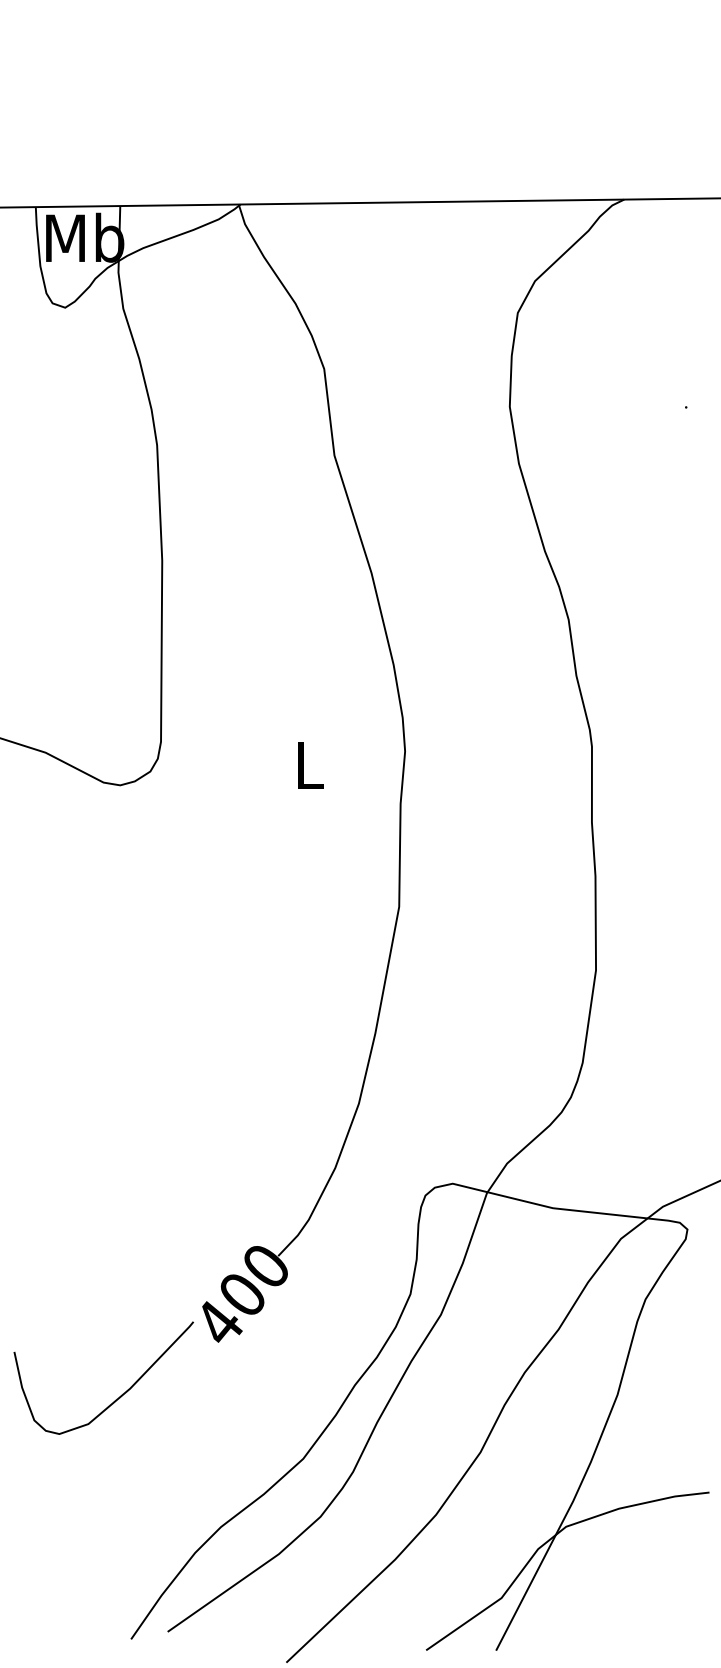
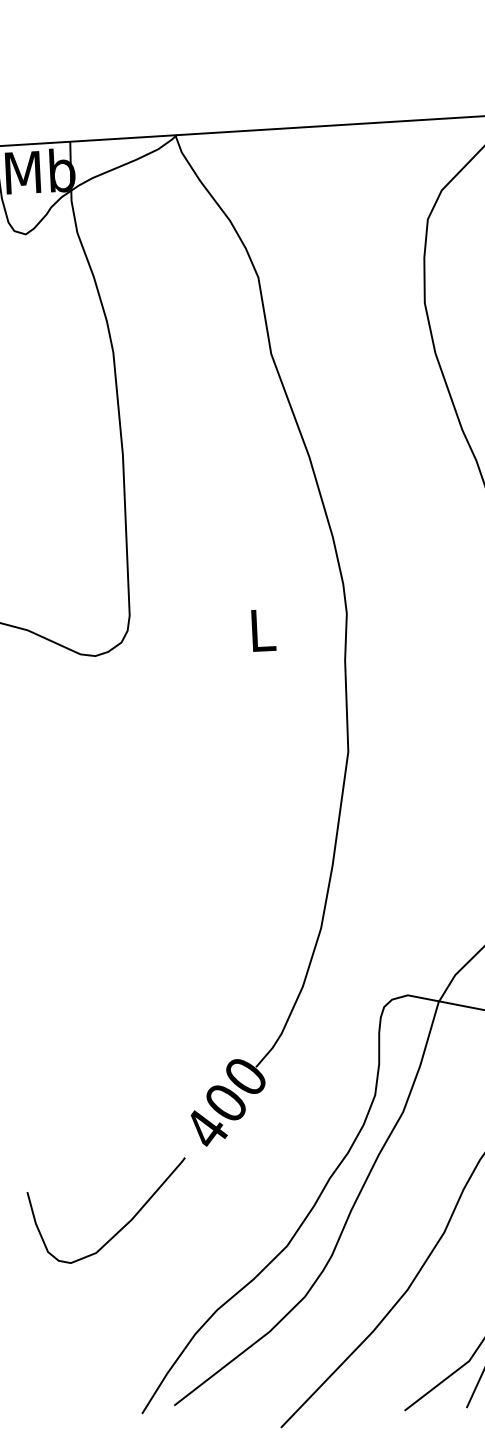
curve: (121, 1394) -> (124, 1225), moved

